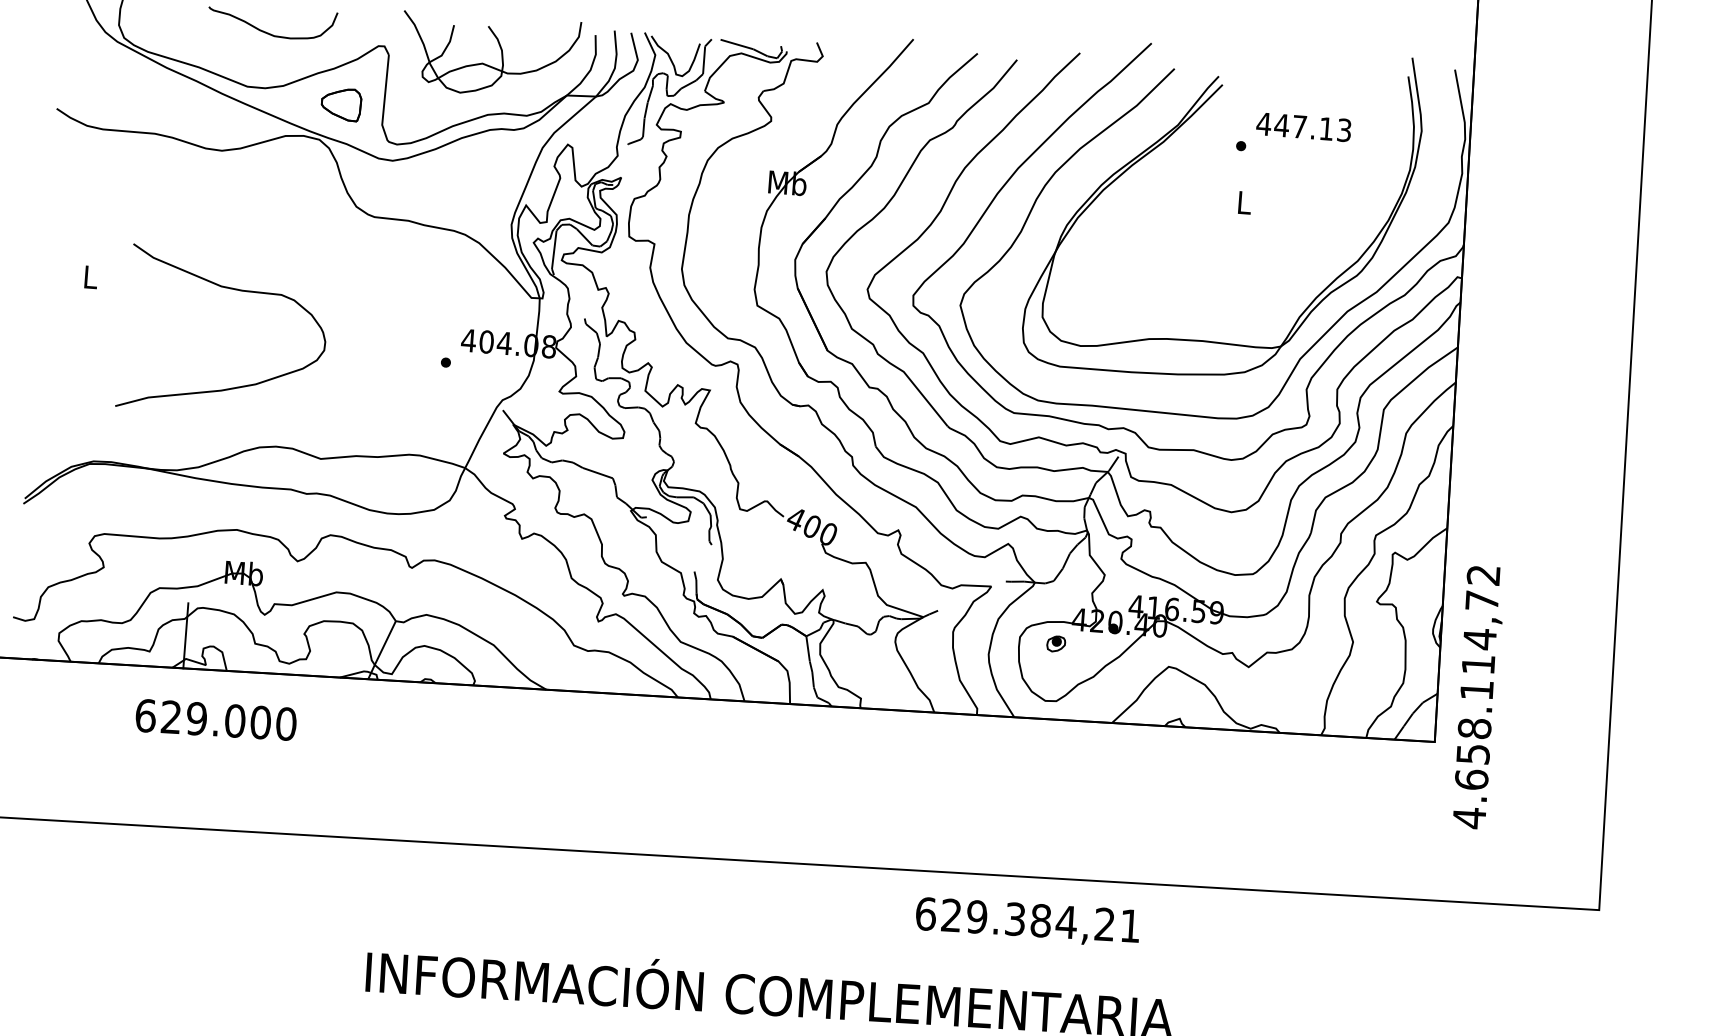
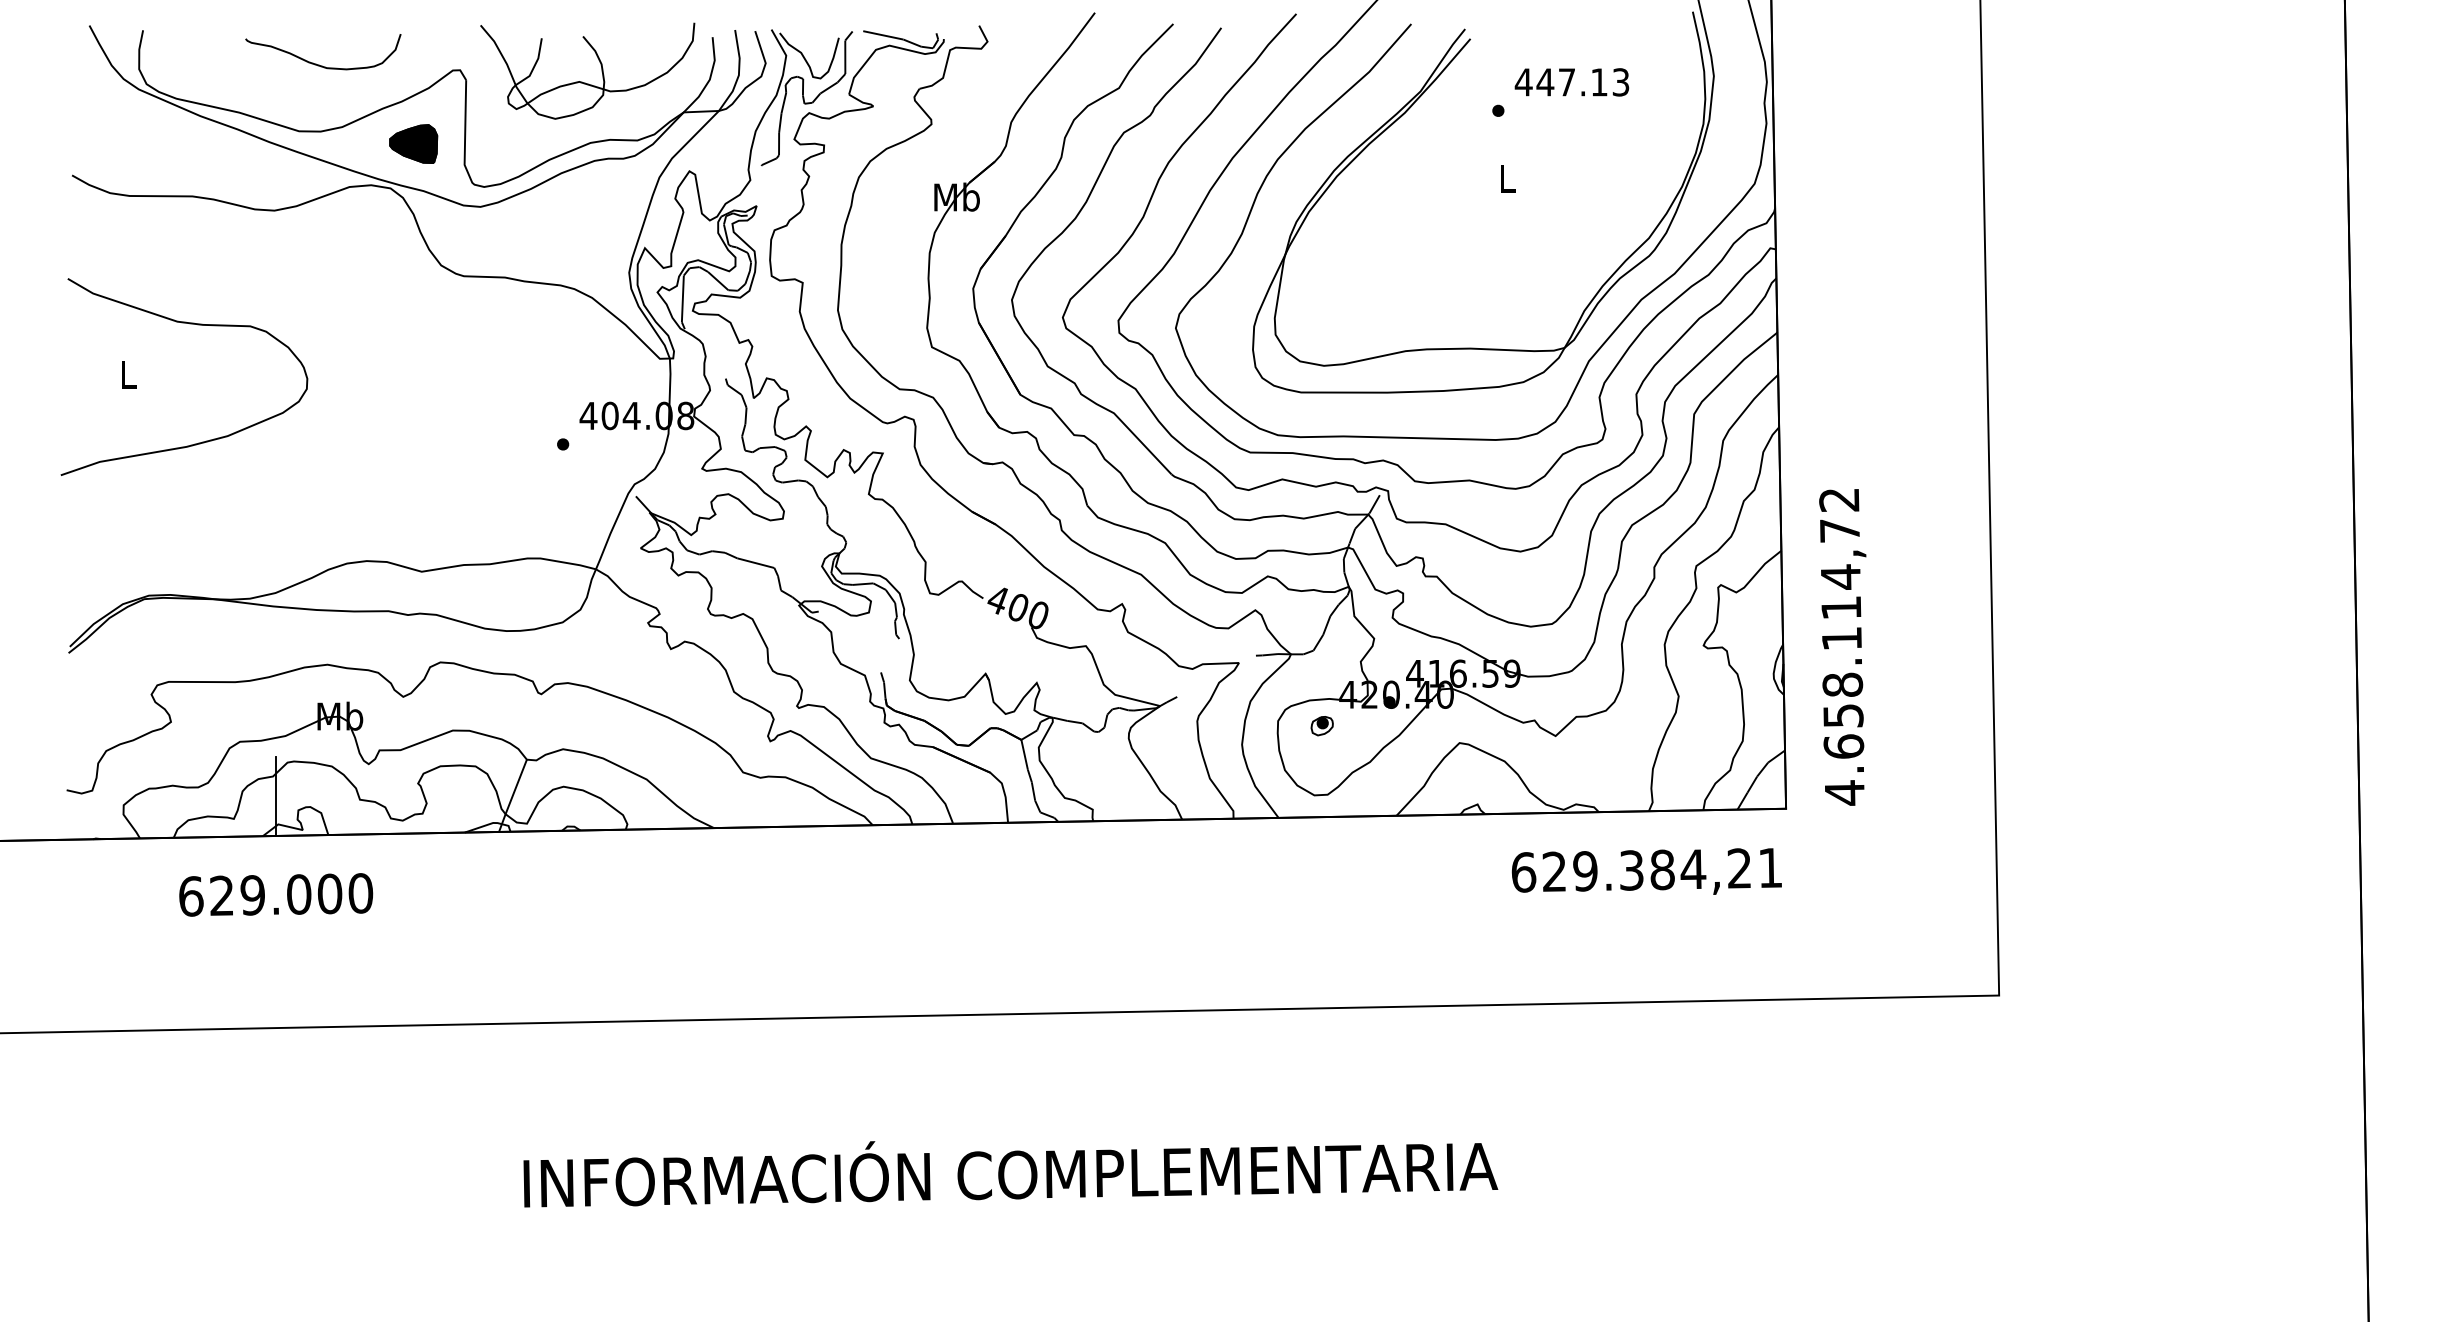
fill: (341, 104) -> (413, 144), added
curve: (231, 289) -> (189, 324), moved
text: (1476, 697) -> (1842, 647), moved
text: (216, 719) -> (276, 894), moved
text: (1027, 921) -> (1646, 871), moved

